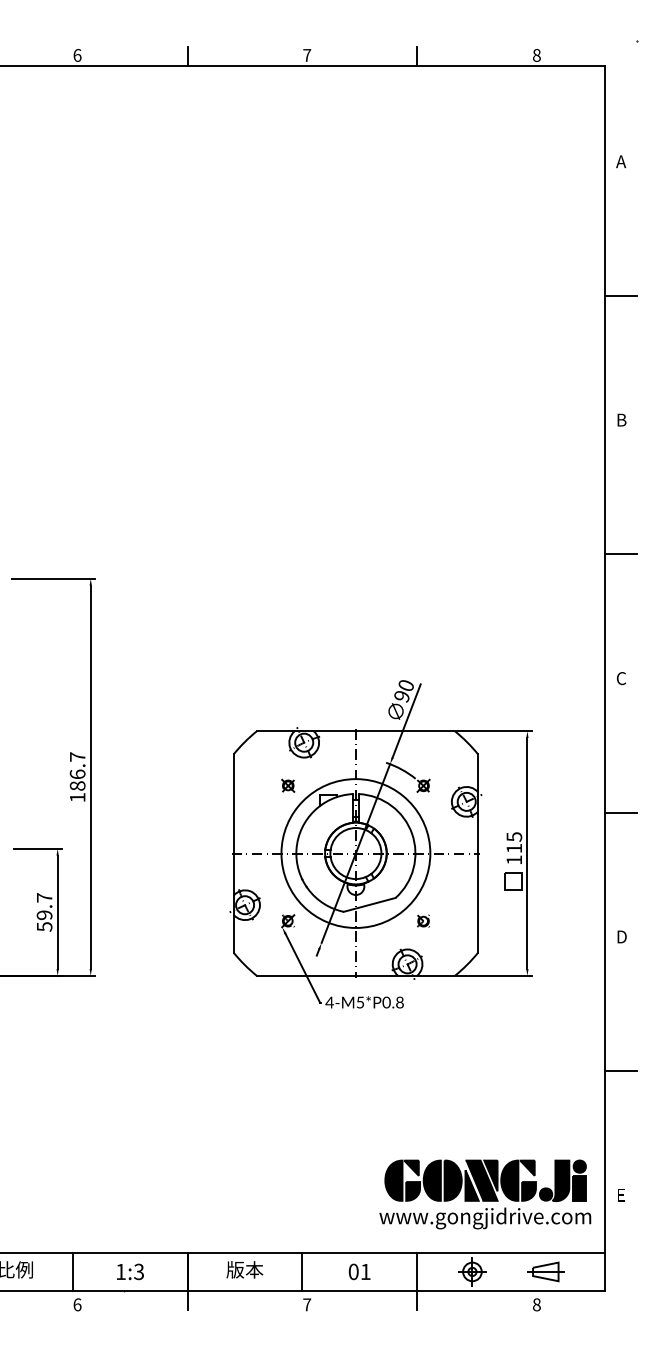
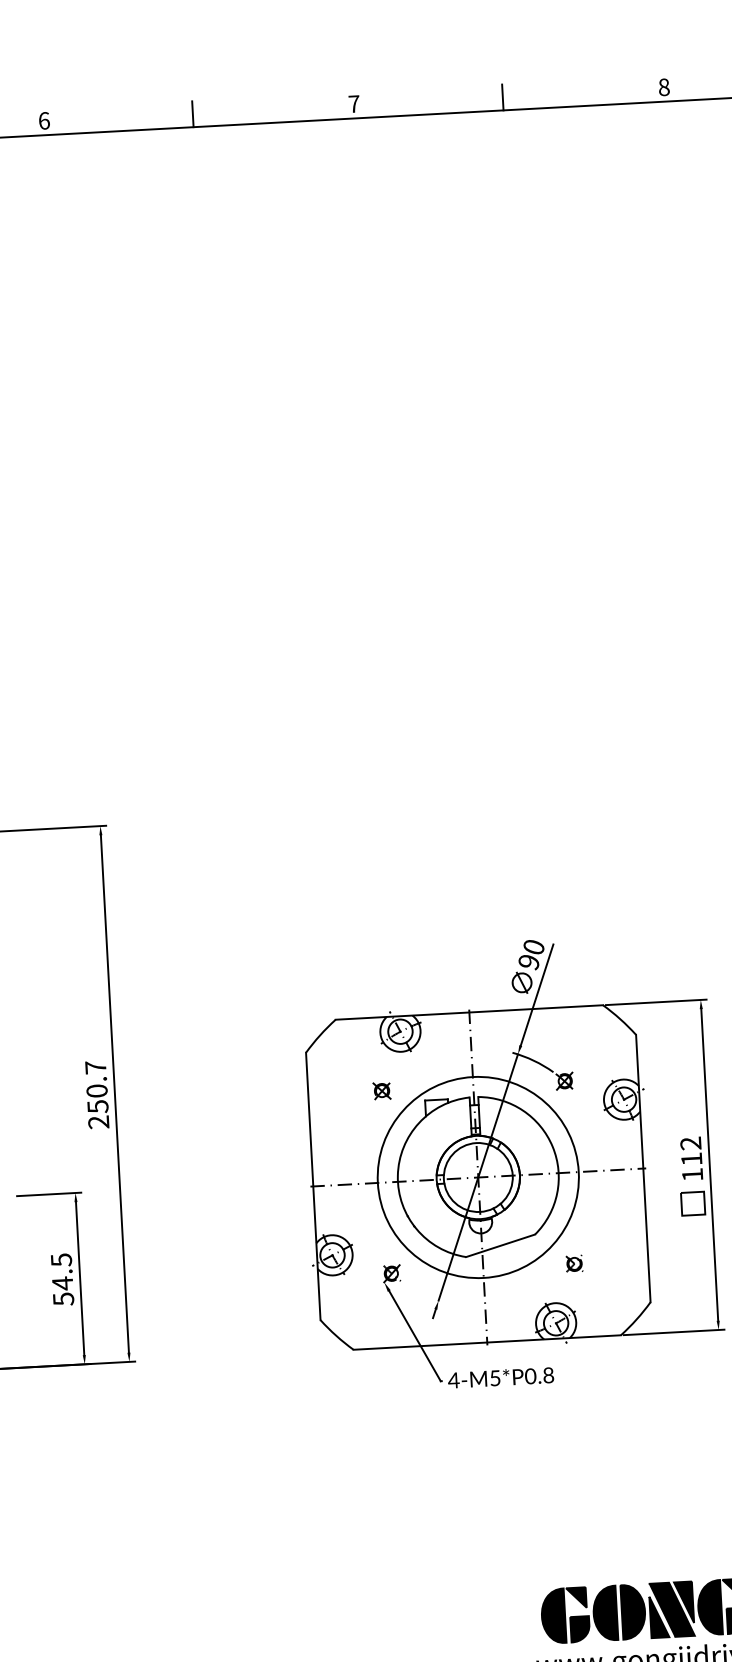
text: (77, 785) -> (97, 1106), 186.7 -> 250.7
text: (514, 836) -> (691, 1142), 115 -> 112
text: (44, 906) -> (61, 1271), 59.7 -> 54.5

